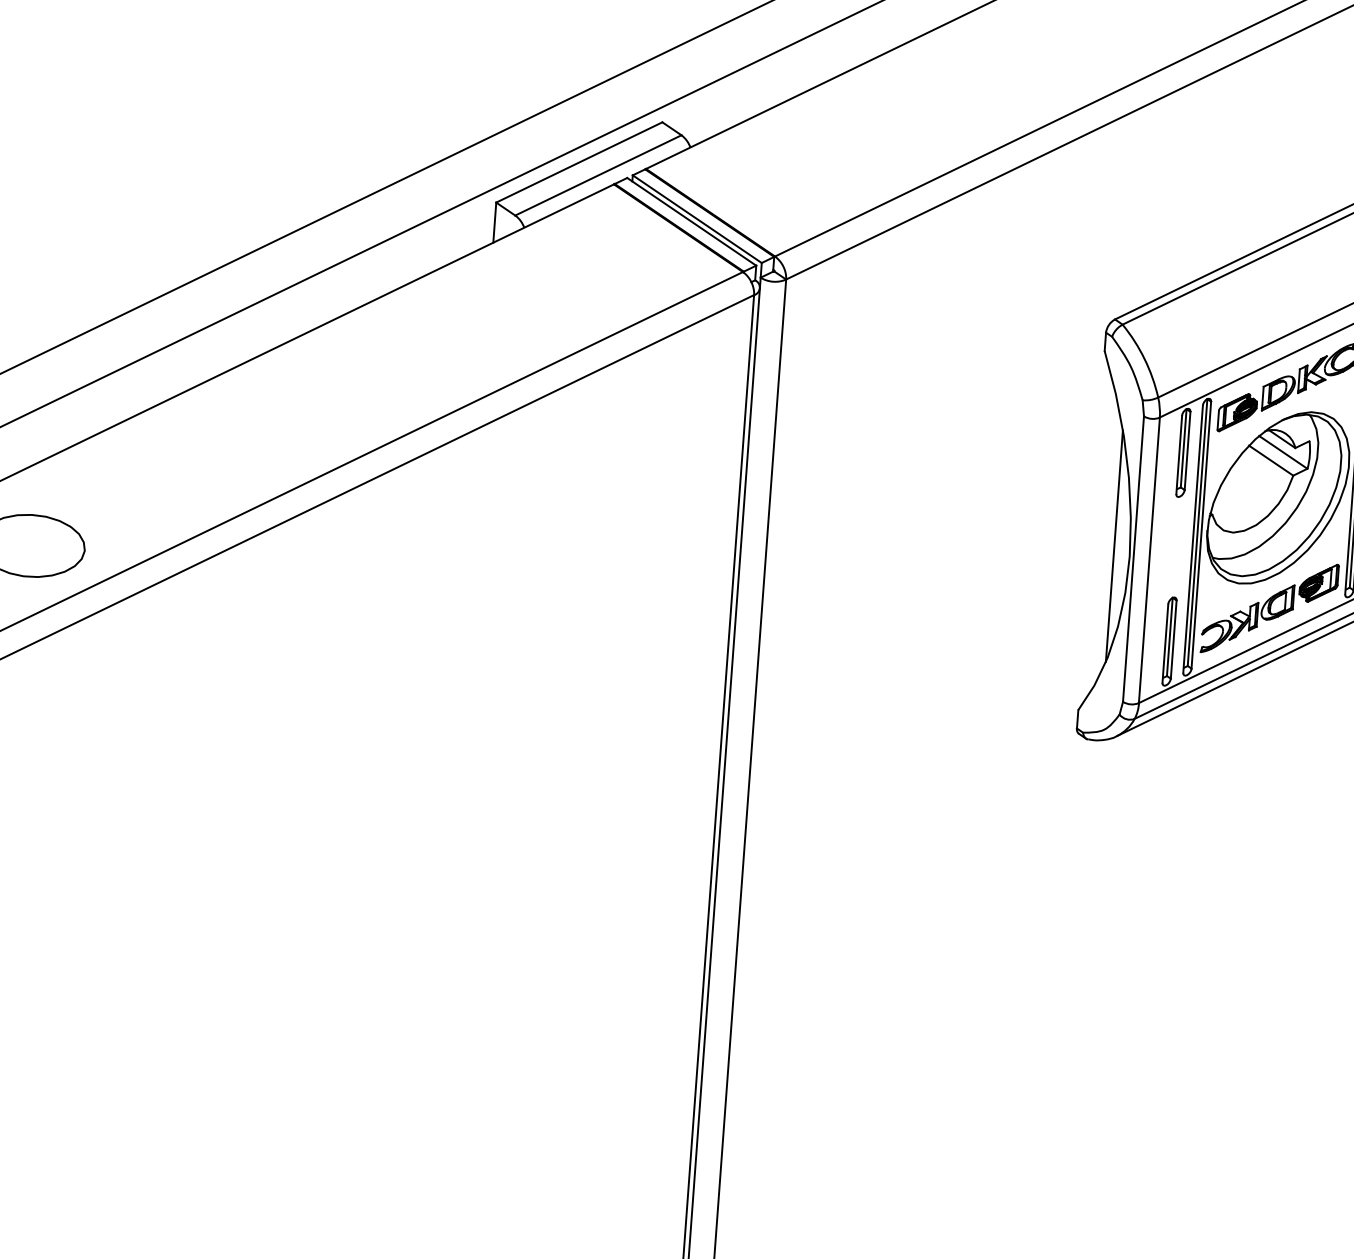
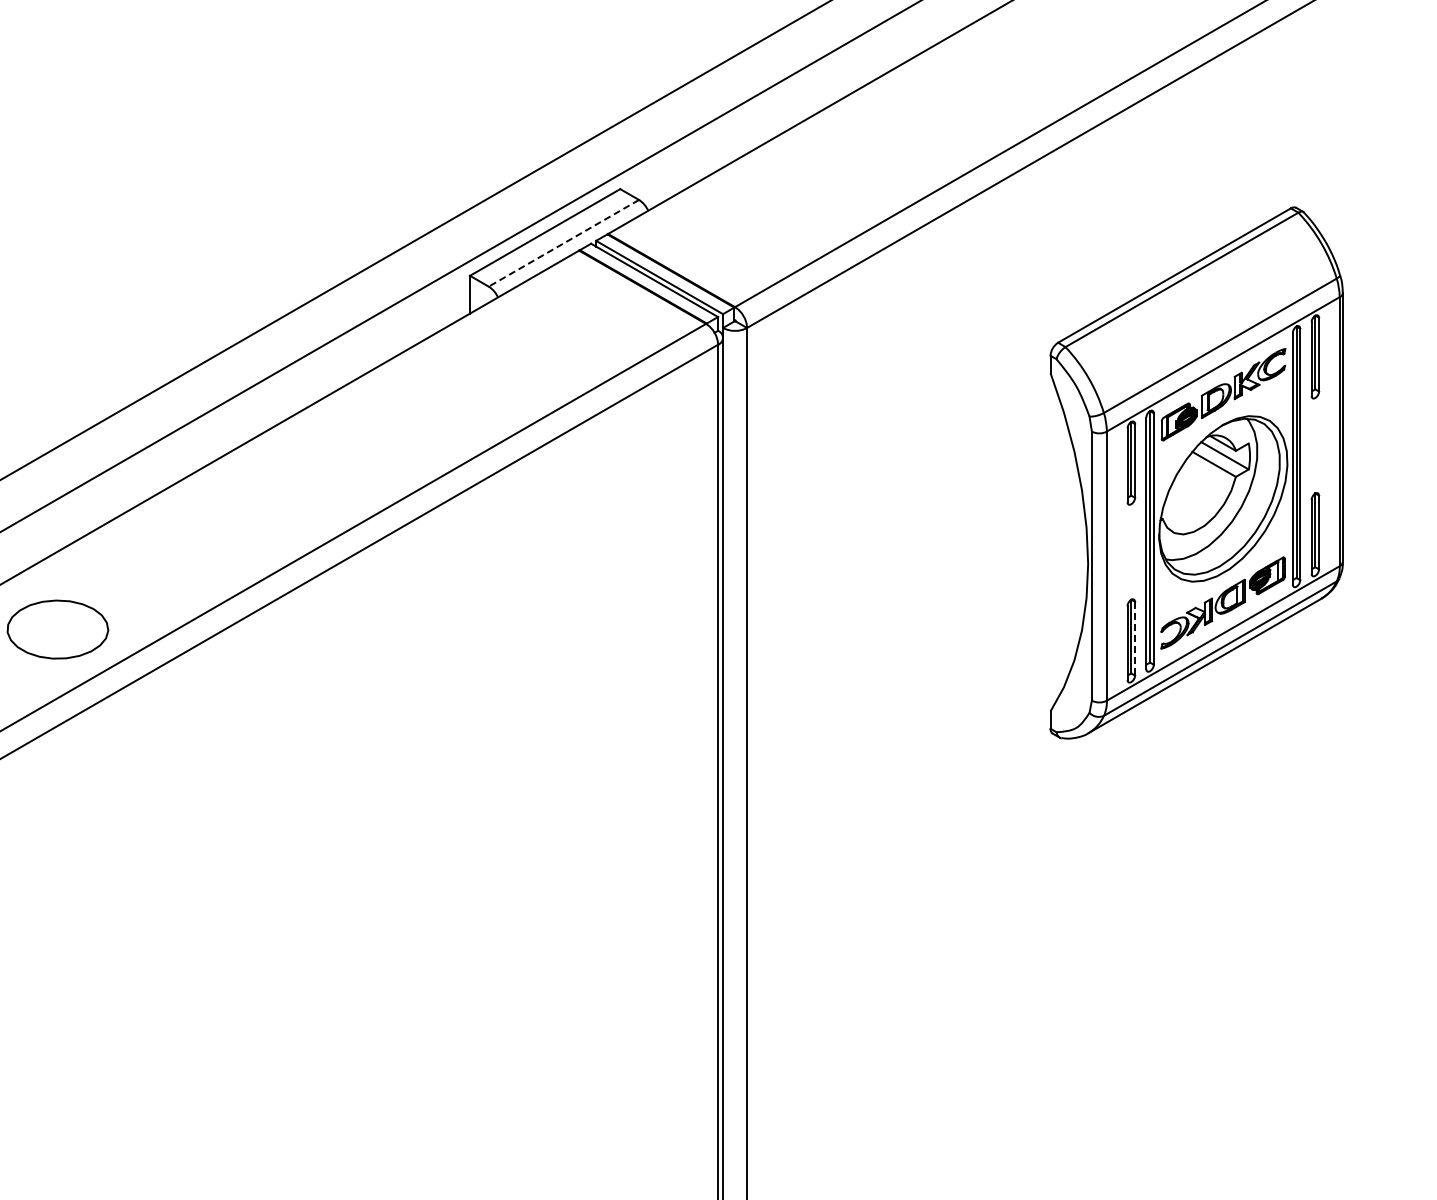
line: (597, 175) -> (563, 243), solid -> dashed
line: (1114, 546) -> (1073, 555), removed
line: (1174, 639) -> (1135, 638), solid -> dashed

